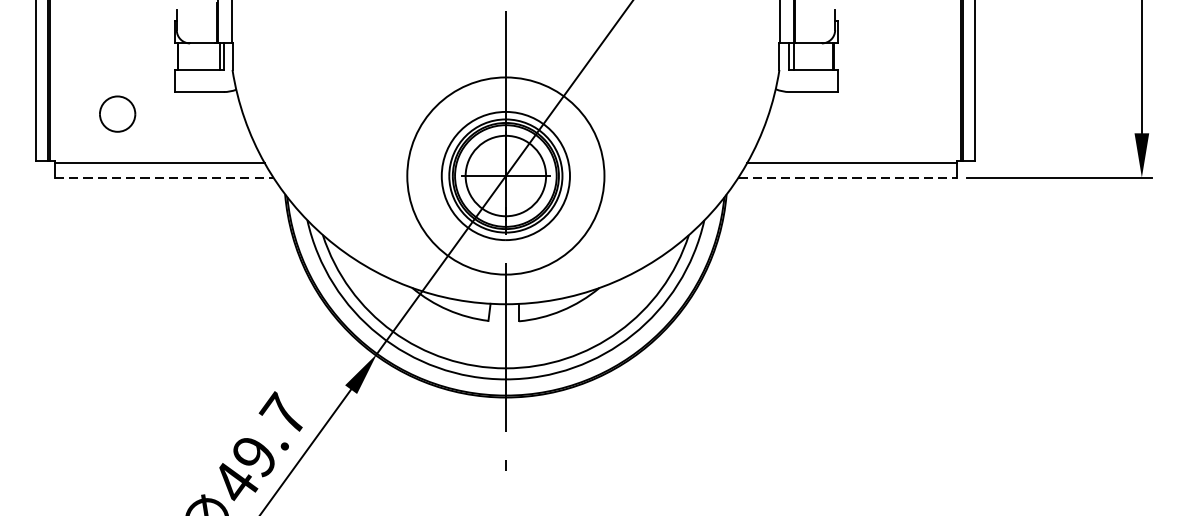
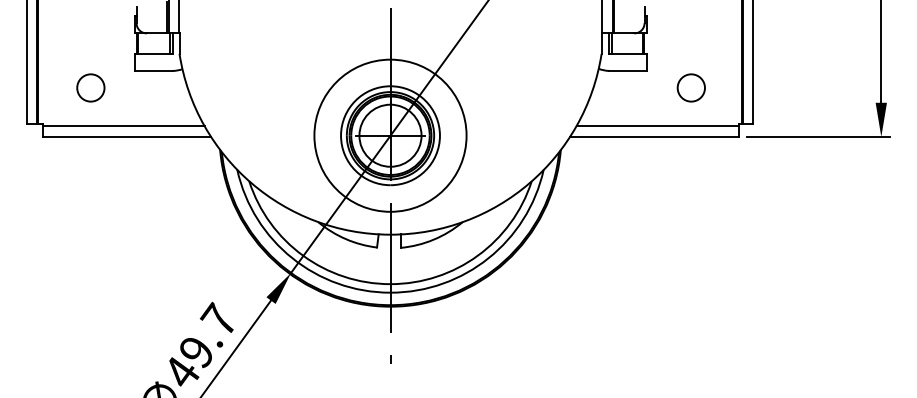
part: (894, 113) -> (690, 87), added
line: (165, 177) -> (127, 136), dashed -> solid
line: (847, 177) -> (654, 136), dashed -> solid

